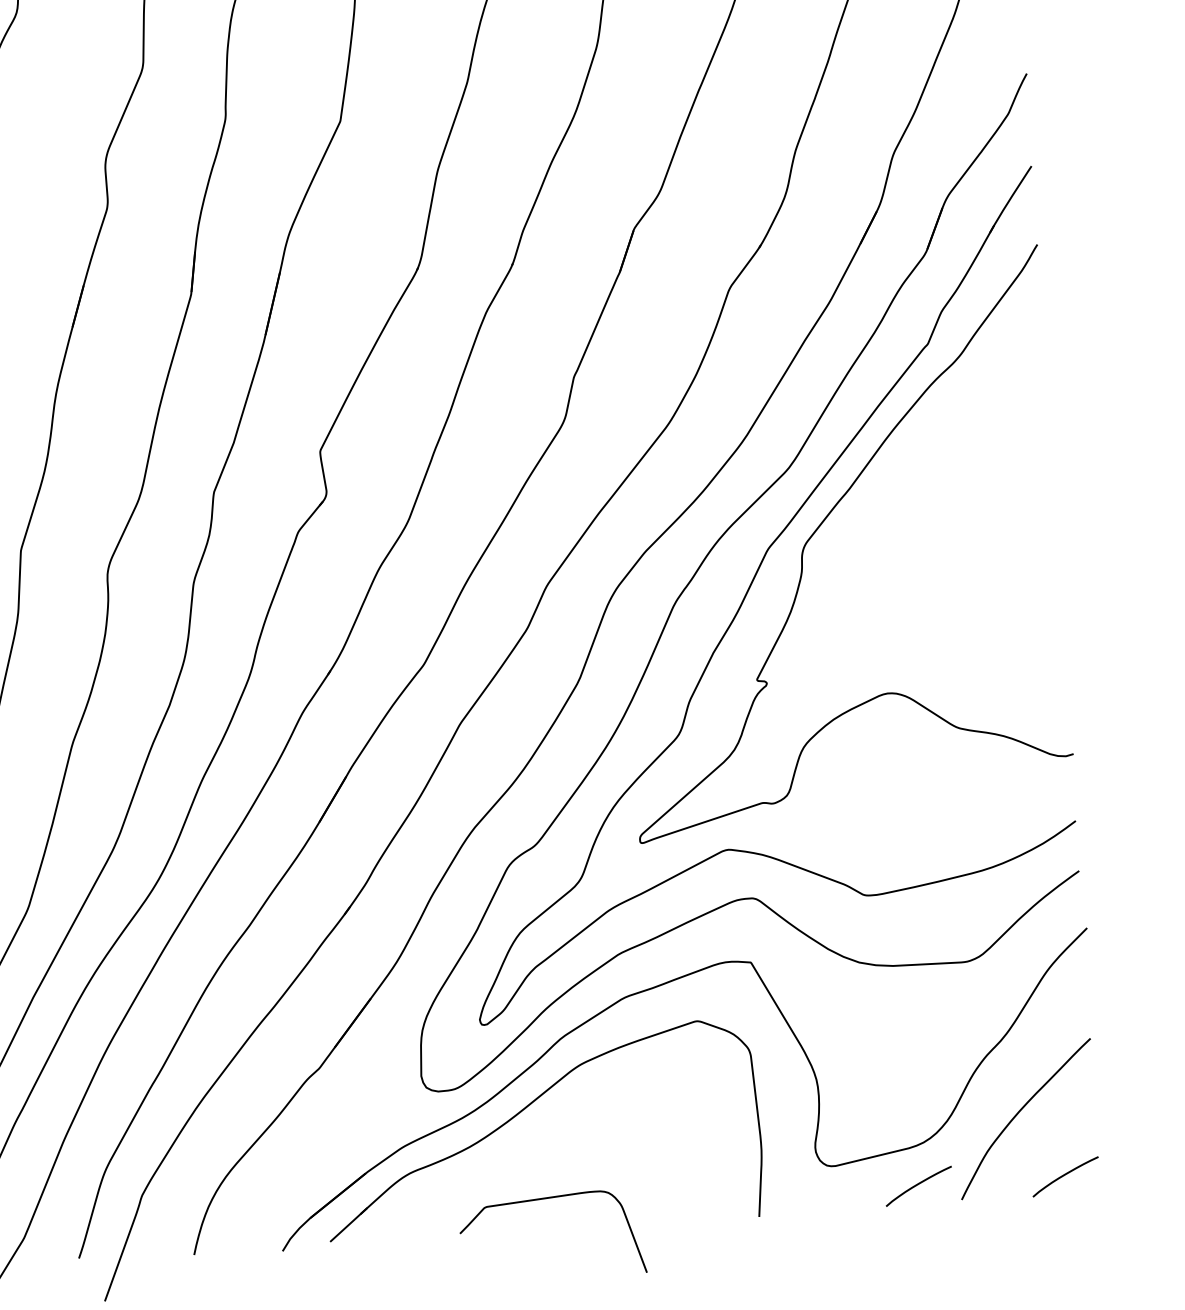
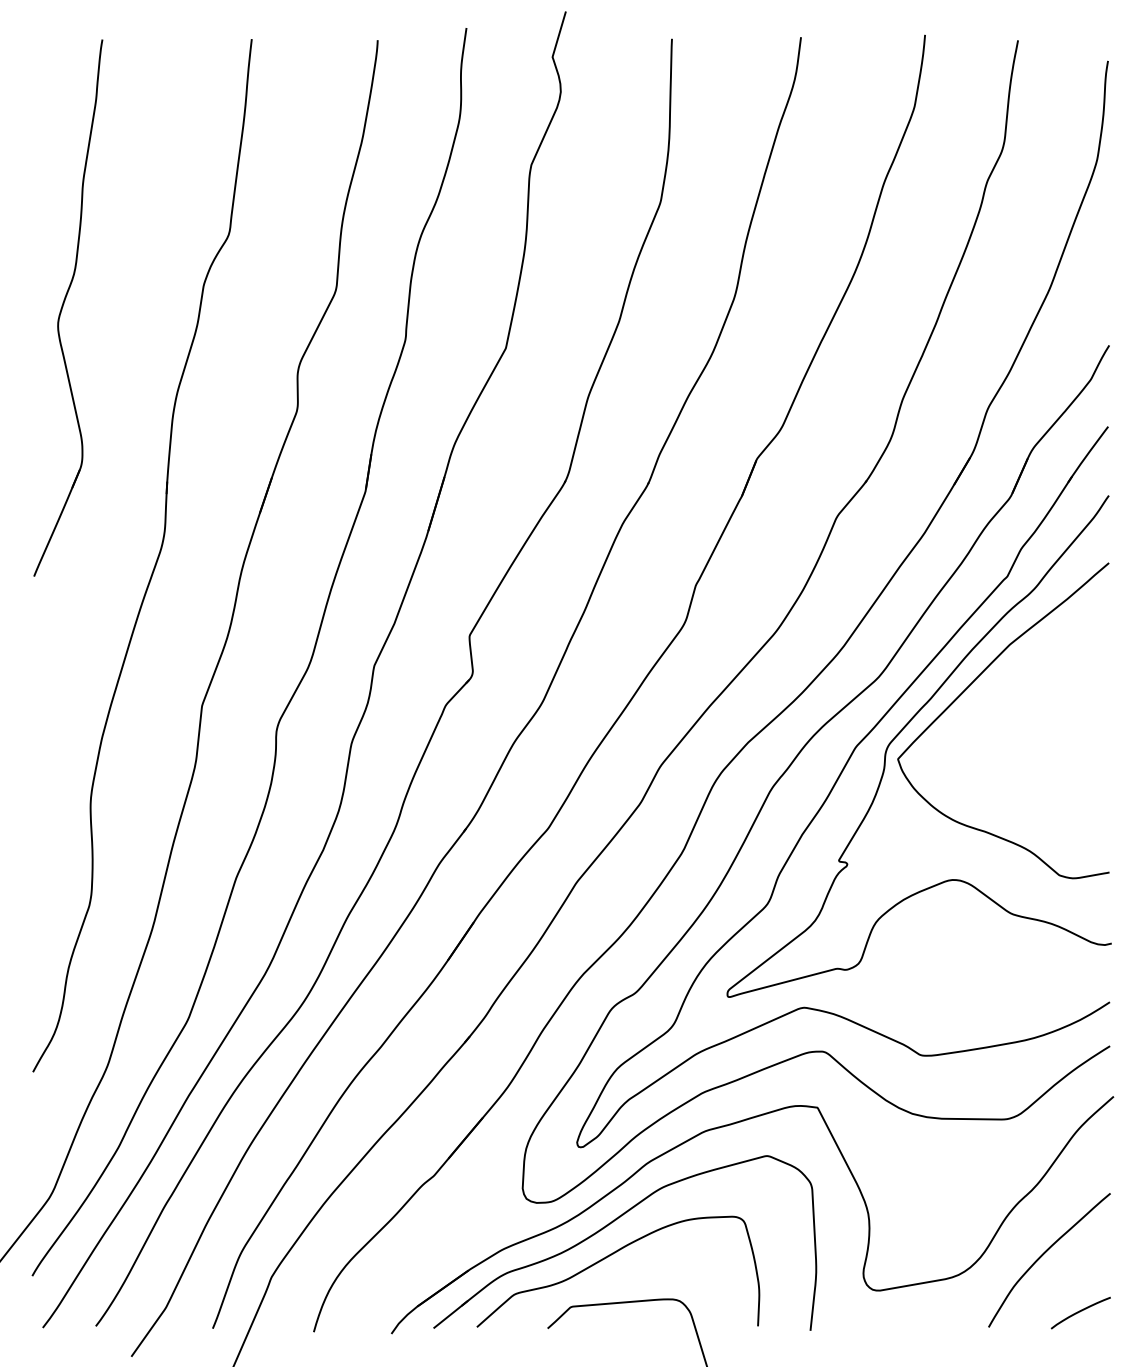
curve: (890, 475) -> (967, 689), added
curve: (524, 1148) -> (608, 1257), added
curve: (918, 1185) -> (951, 1312), removed

